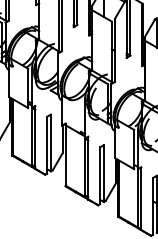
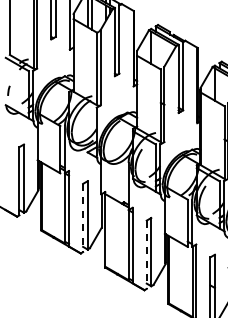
line: (47, 145) -> (83, 218), solid -> dashed
line: (99, 176) -> (146, 255), solid -> dashed

